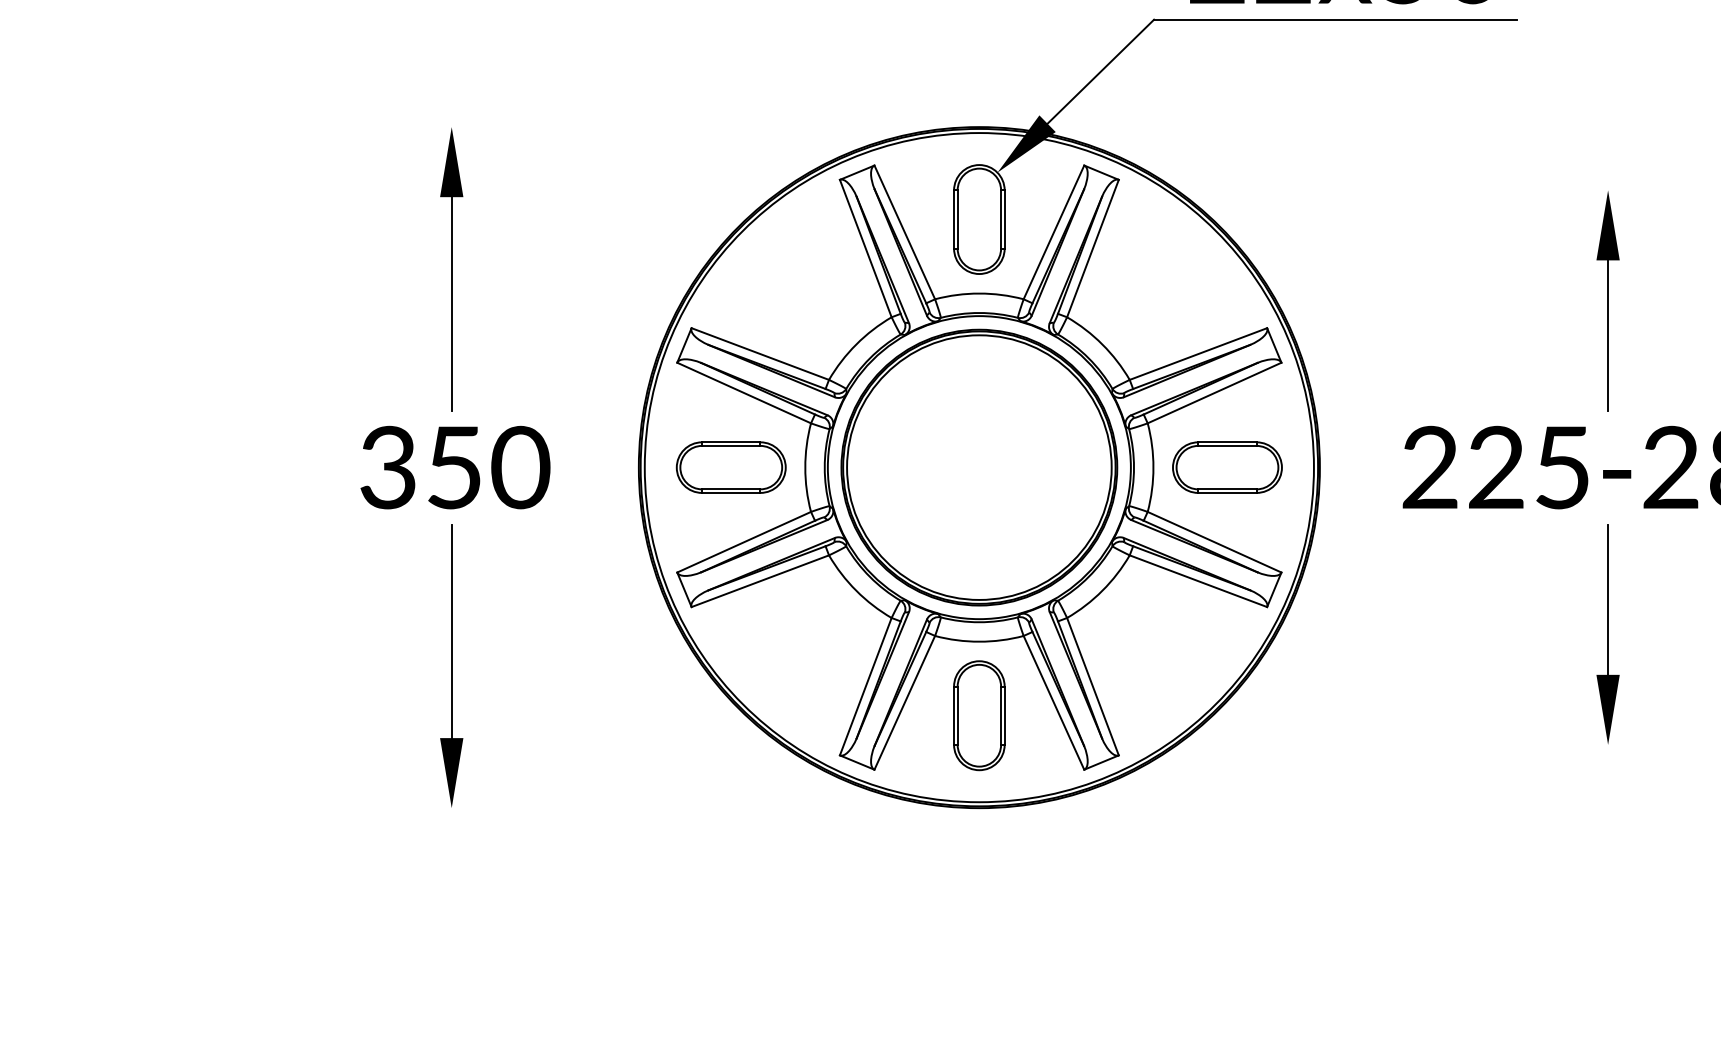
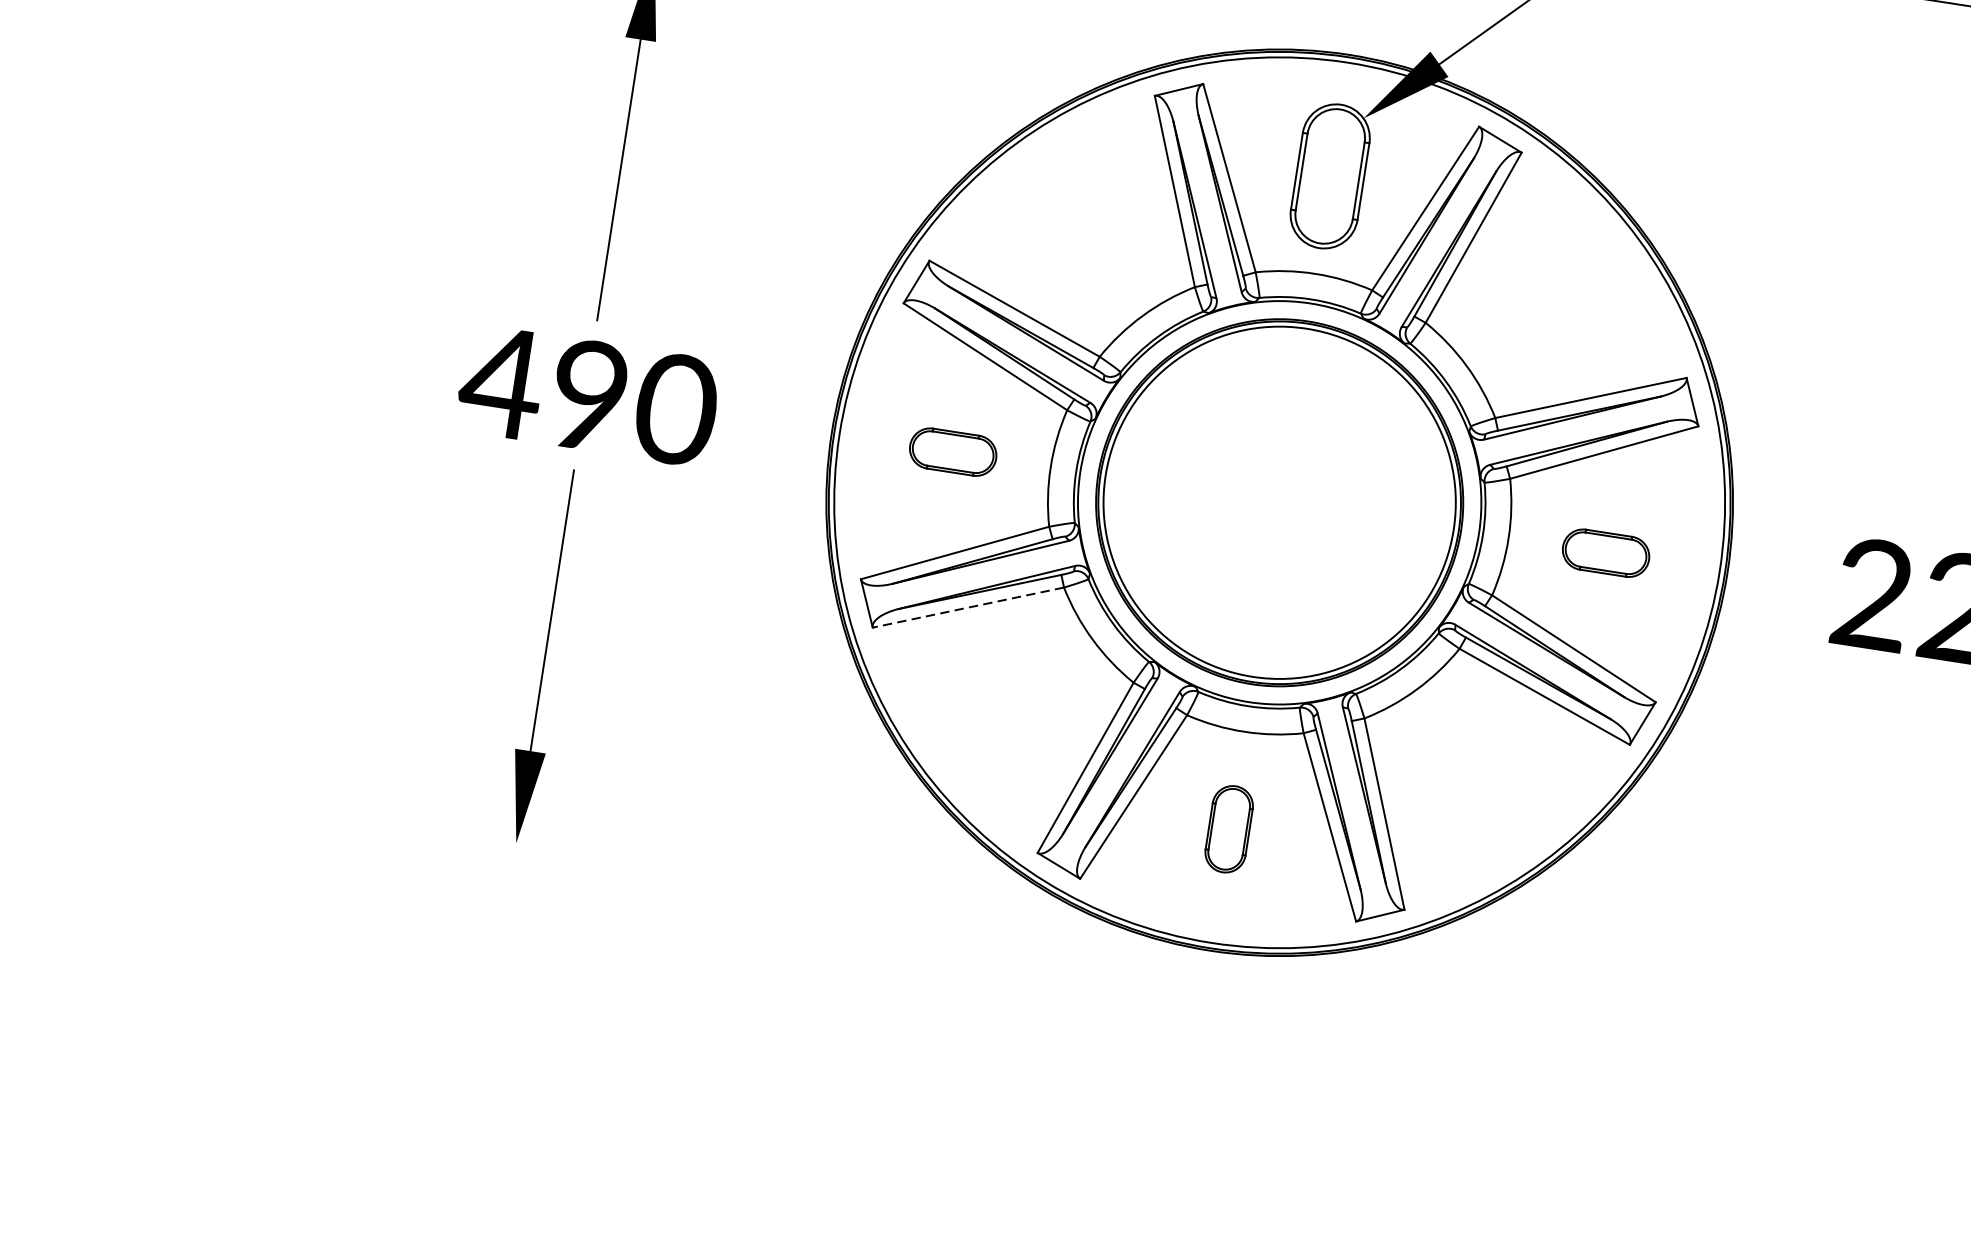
text: (418, 467) -> (541, 388), 350 -> 490
part: (730, 467) -> (952, 451), size x0.6
part: (1227, 467) -> (1606, 553), size x0.6
line: (759, 581) -> (967, 607), solid -> dashed
part: (979, 715) -> (1229, 828), size x0.6

